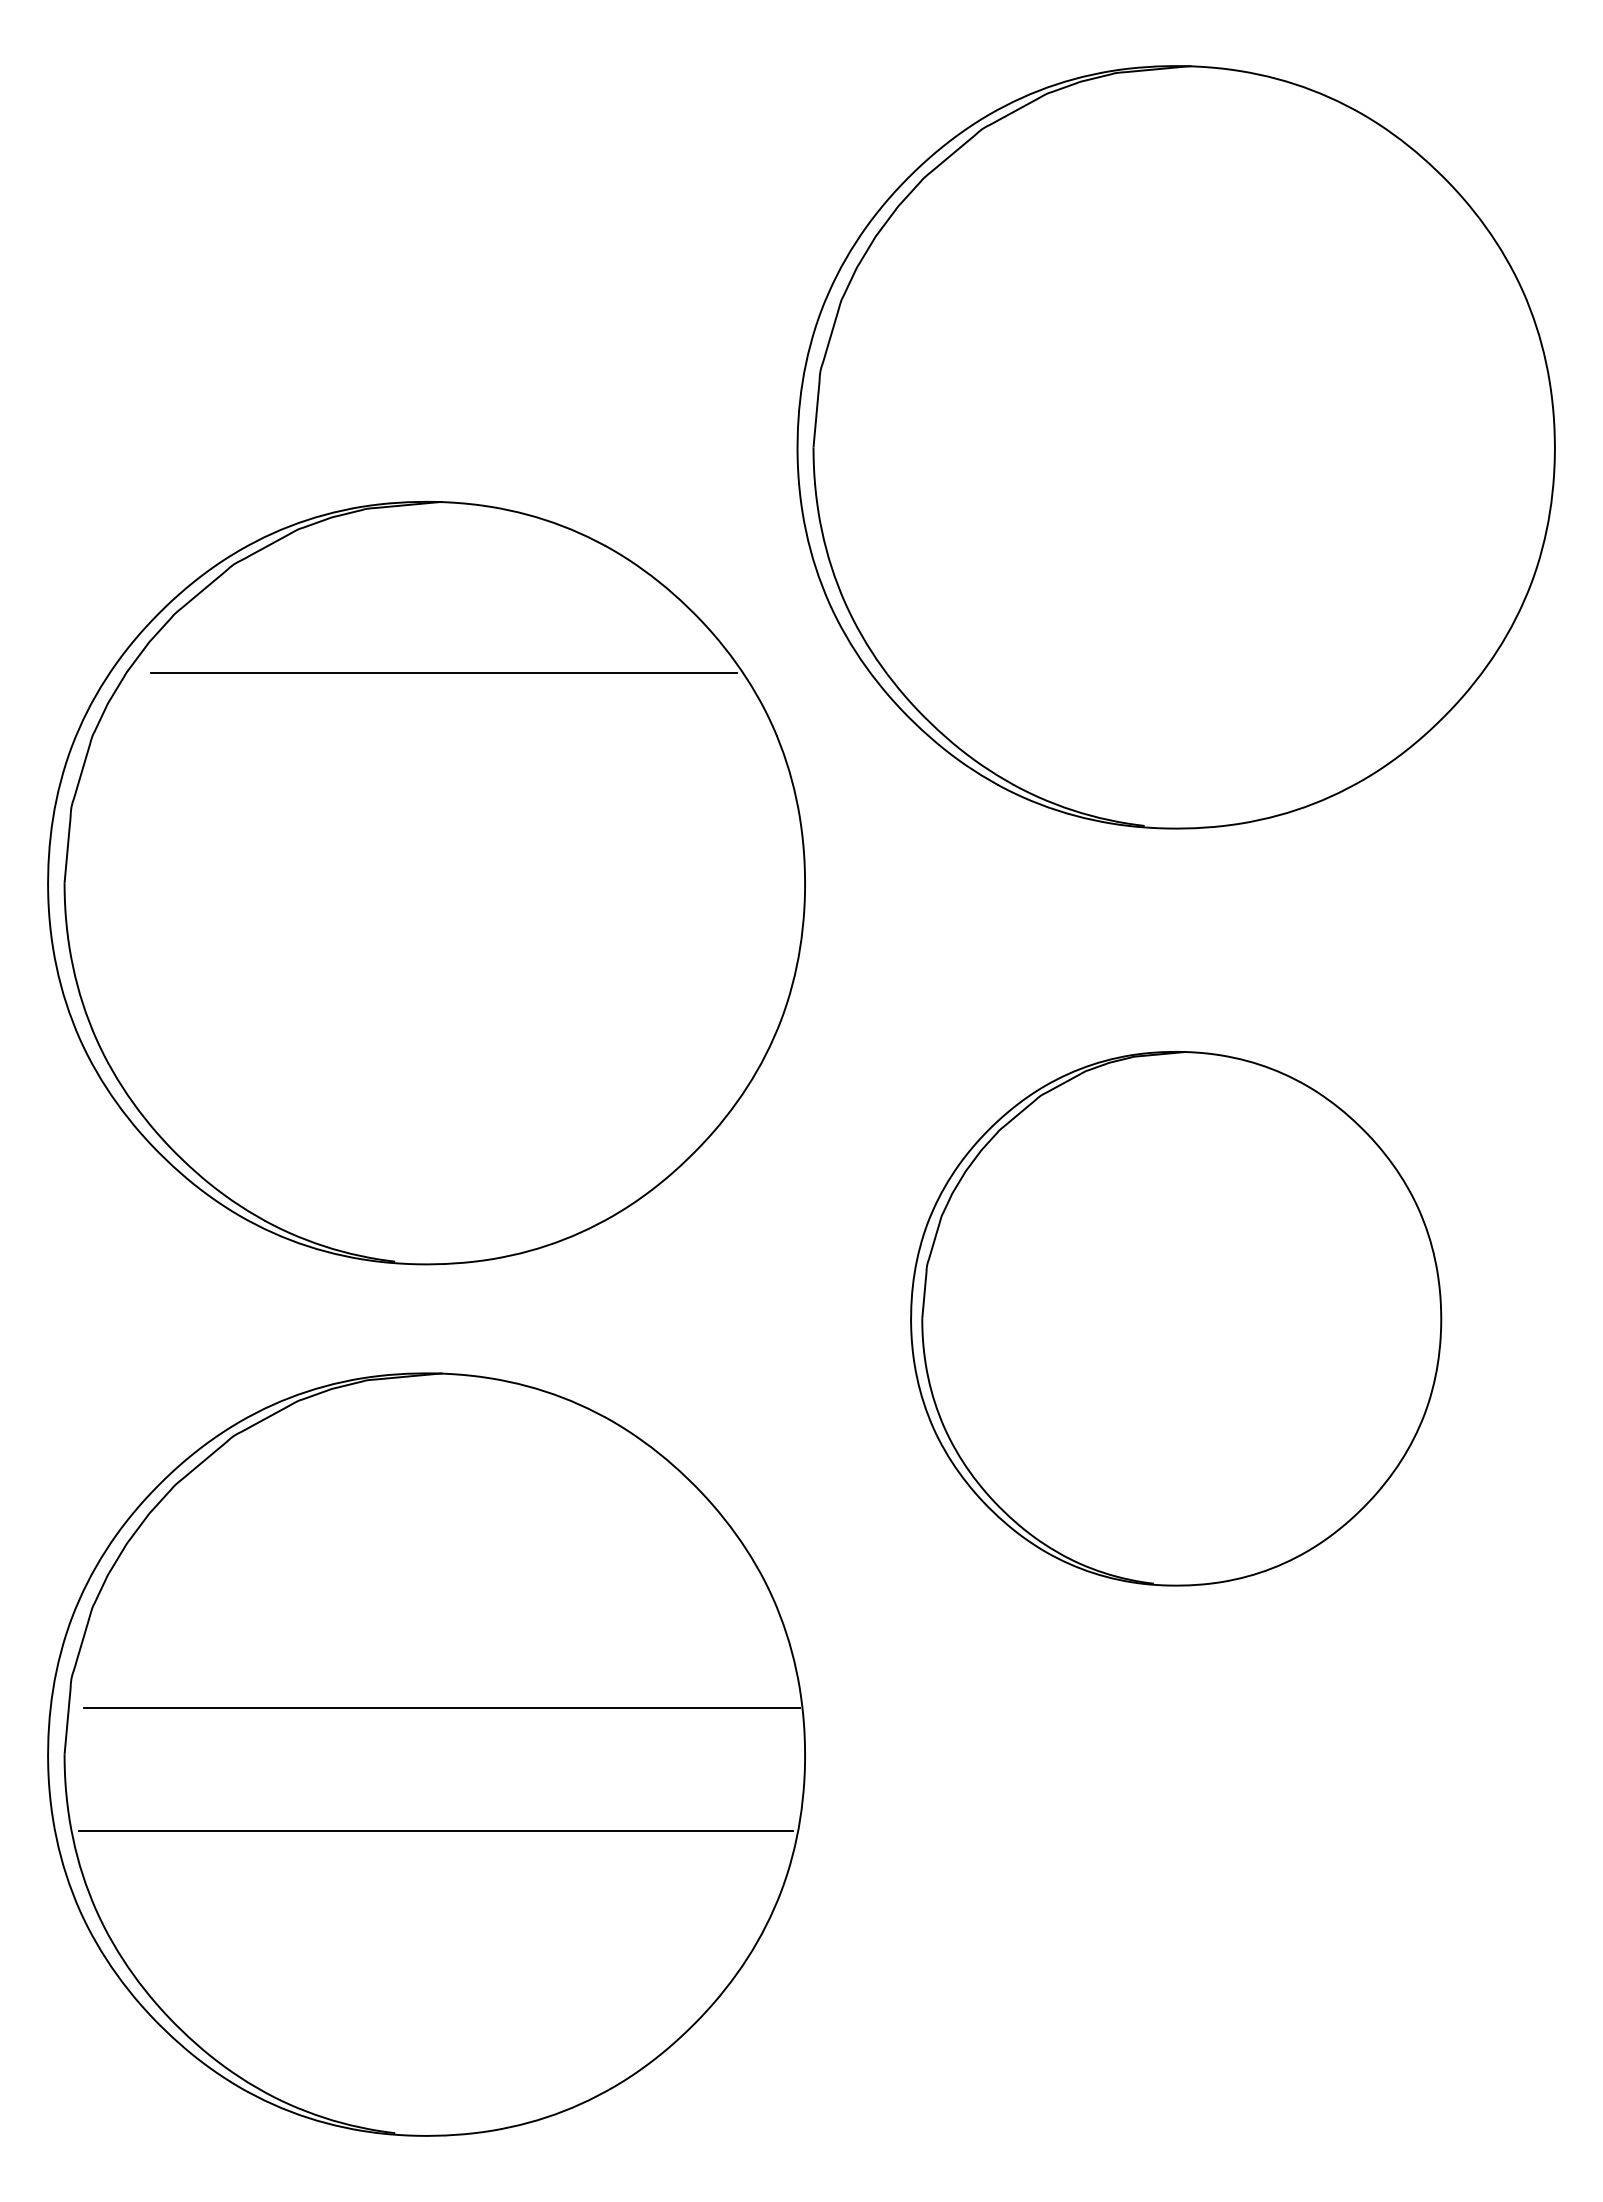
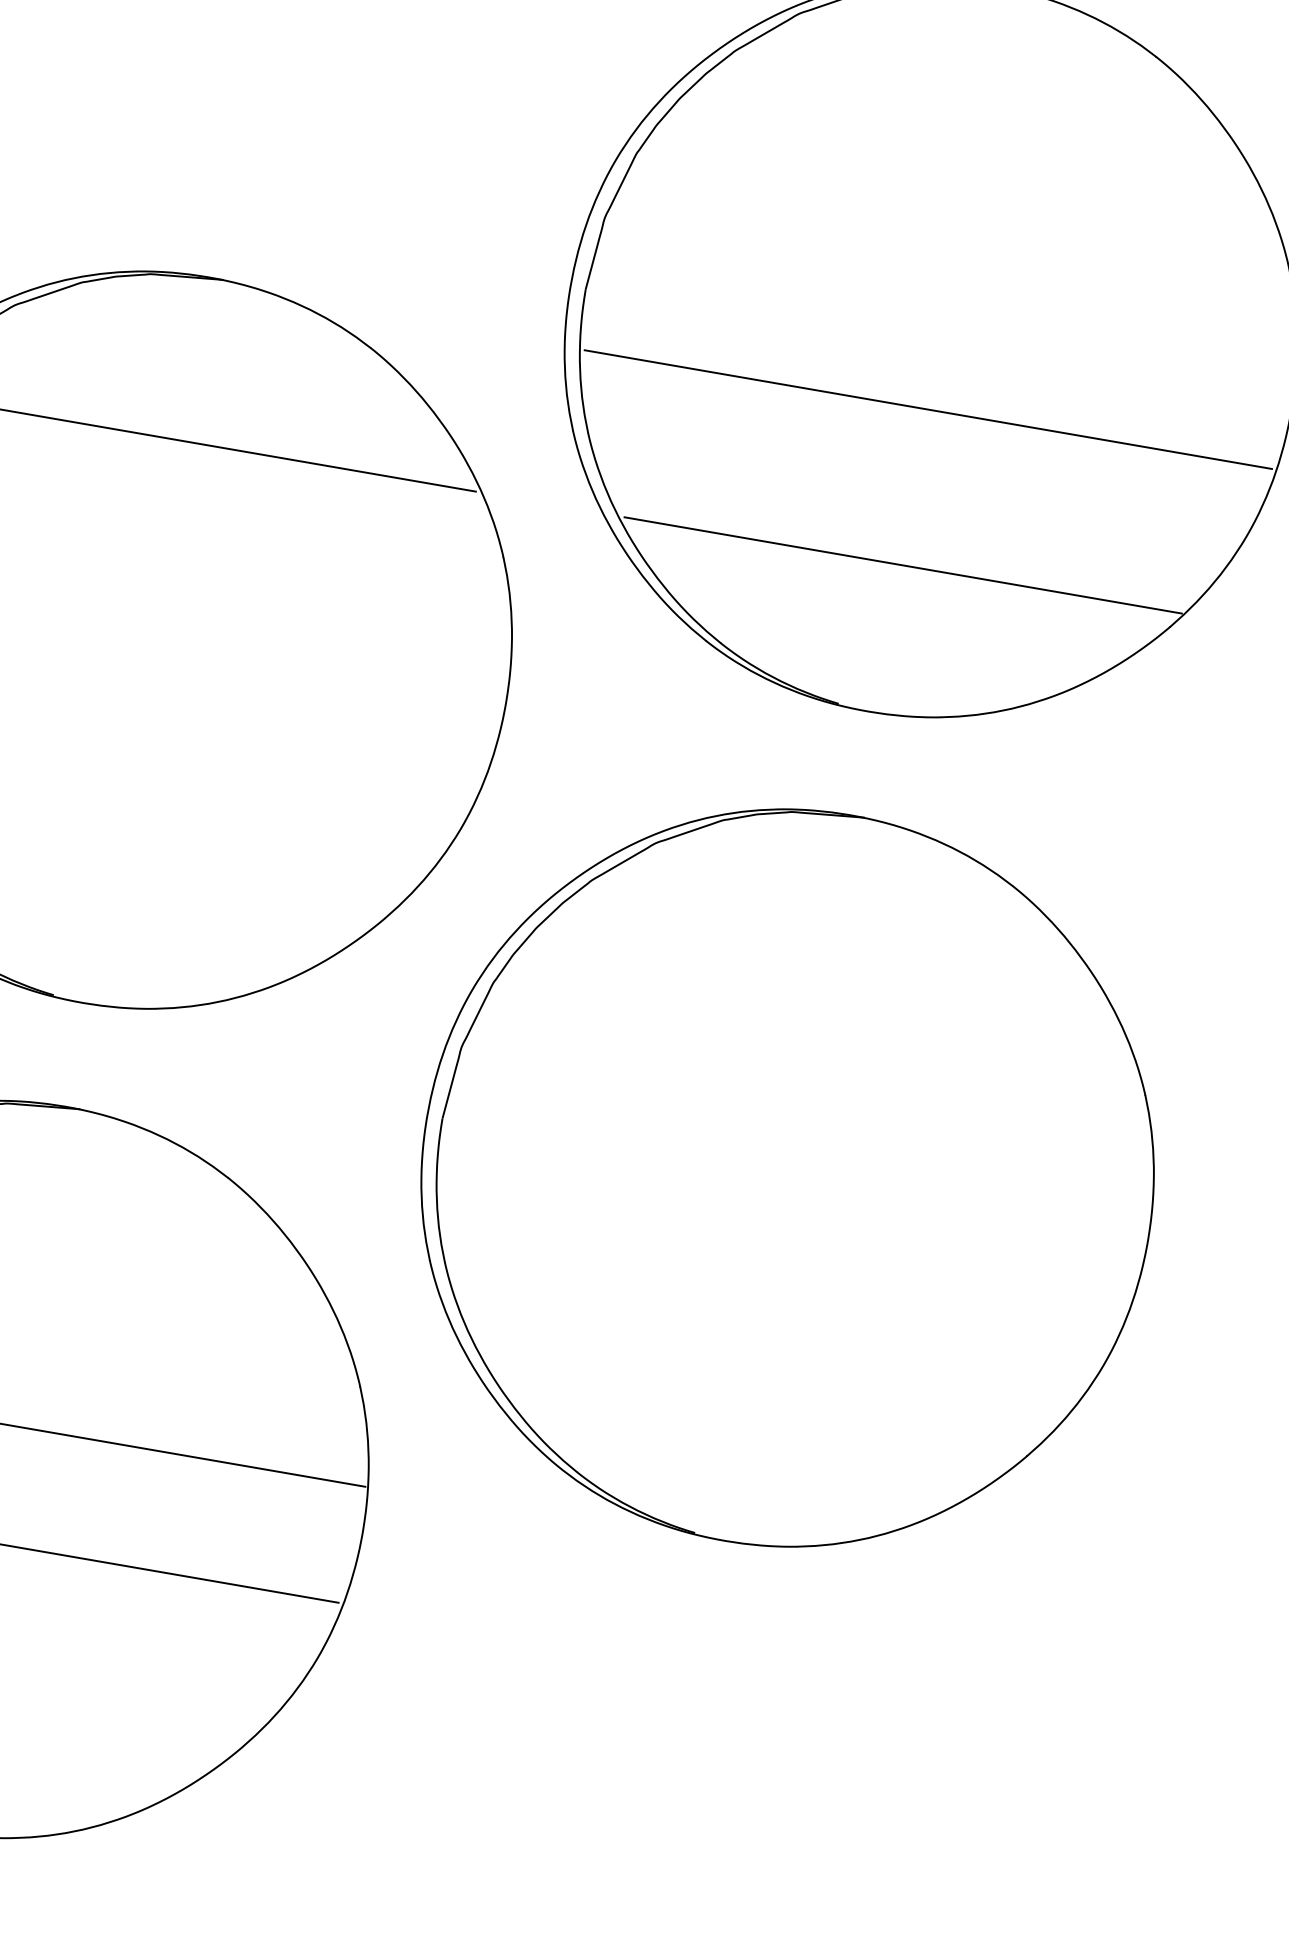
line: (1184, 509) -> (928, 409), added
line: (1185, 673) -> (902, 565), added
part: (1175, 1318) -> (787, 1177), size x1.43

